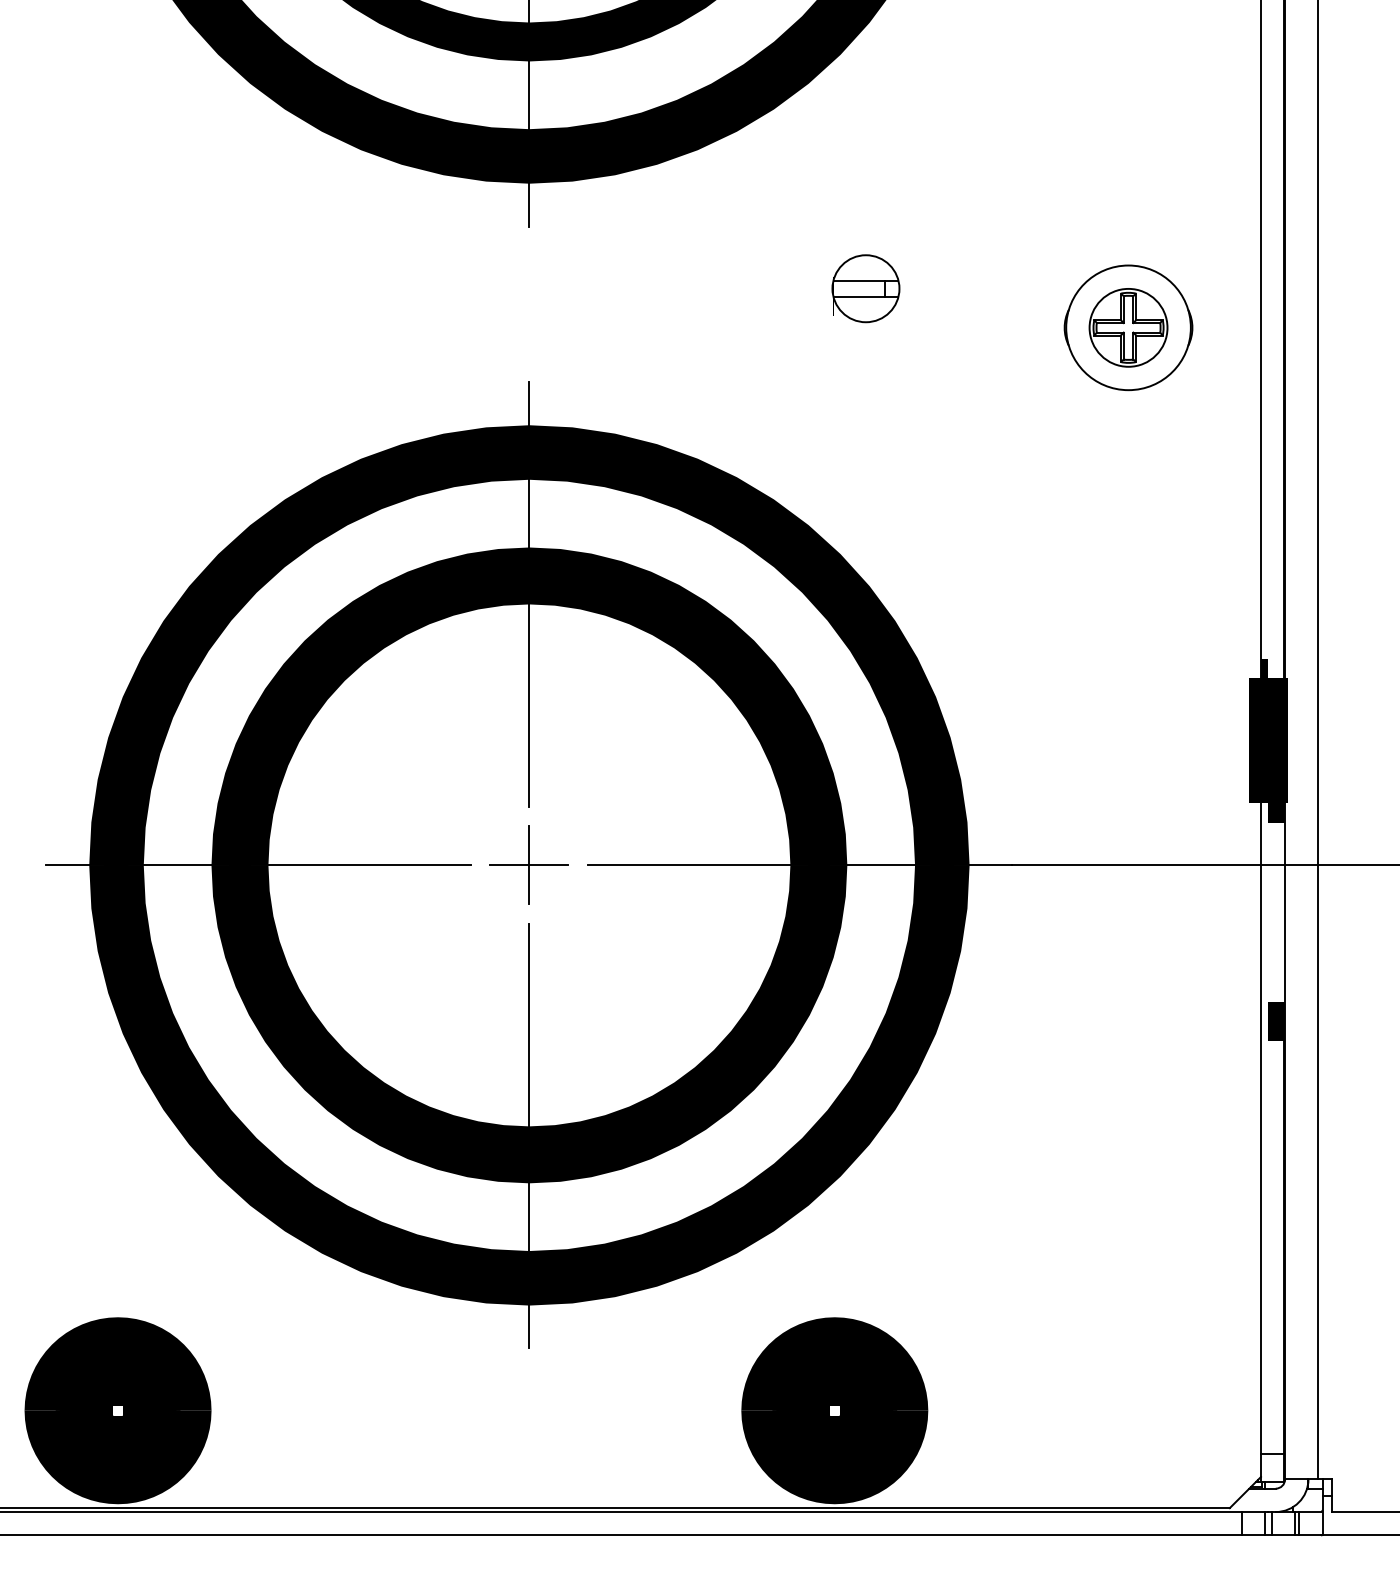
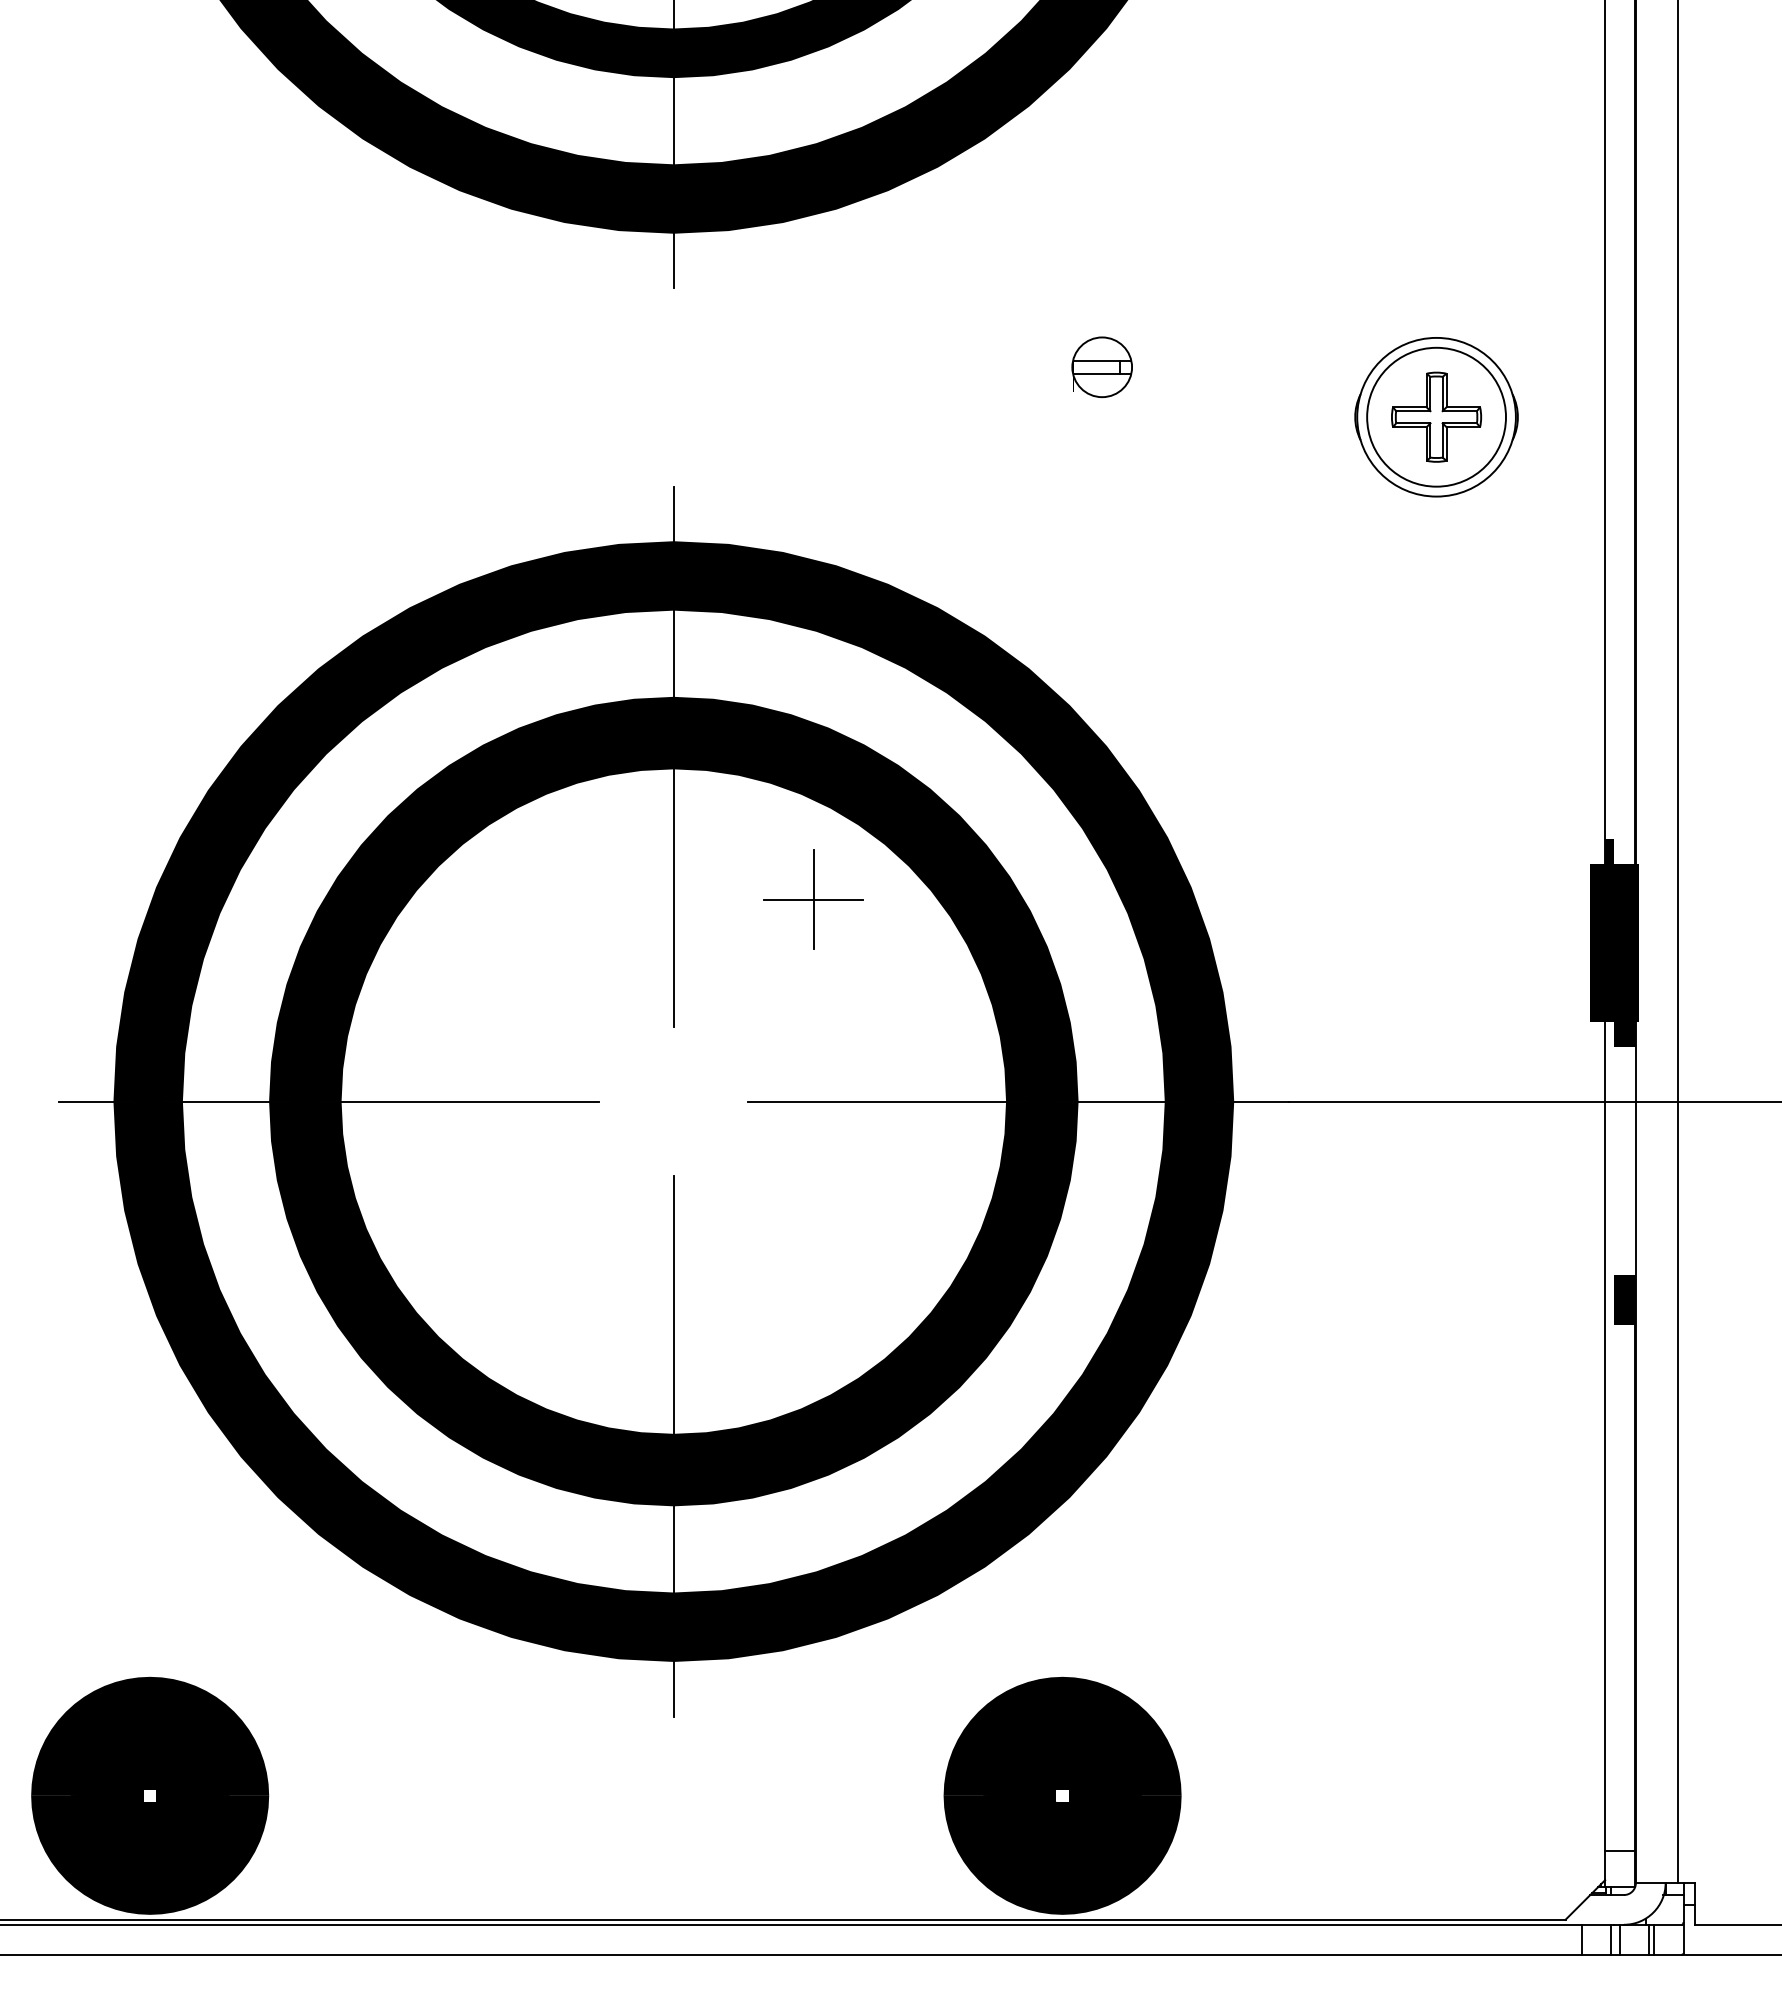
part: (865, 287) -> (1101, 366), size x0.7
circle: (1128, 327) -> (1436, 416), size x1.4
part: (529, 865) -> (813, 899), moved

